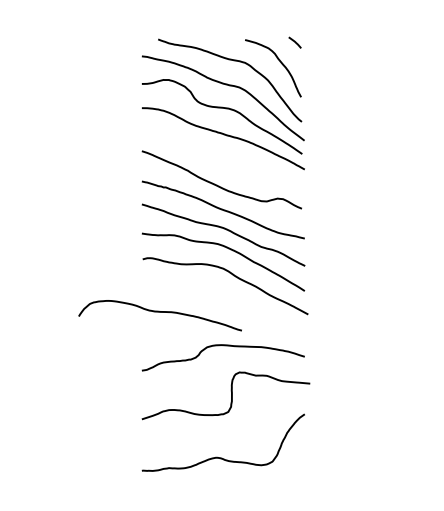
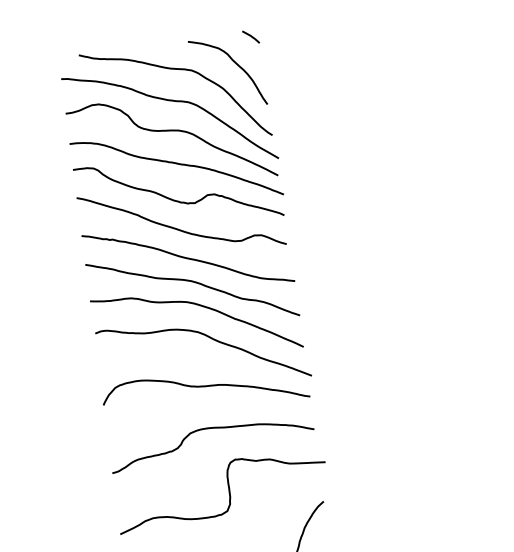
curve: (219, 162) -> (175, 199), added
curve: (159, 312) -> (203, 387), moved

